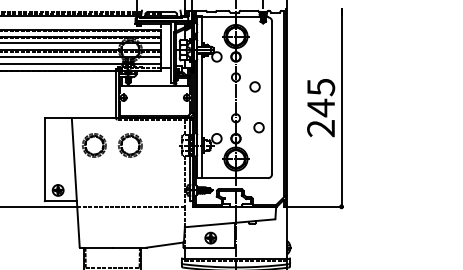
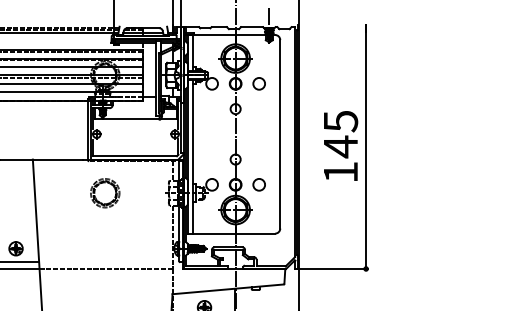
circle: (254, 86) -> (258, 83), moved
circle: (258, 127) -> (258, 184), moved
text: (320, 128) -> (340, 172), 245 -> 145
part: (94, 145) -> (60, 193), removed

